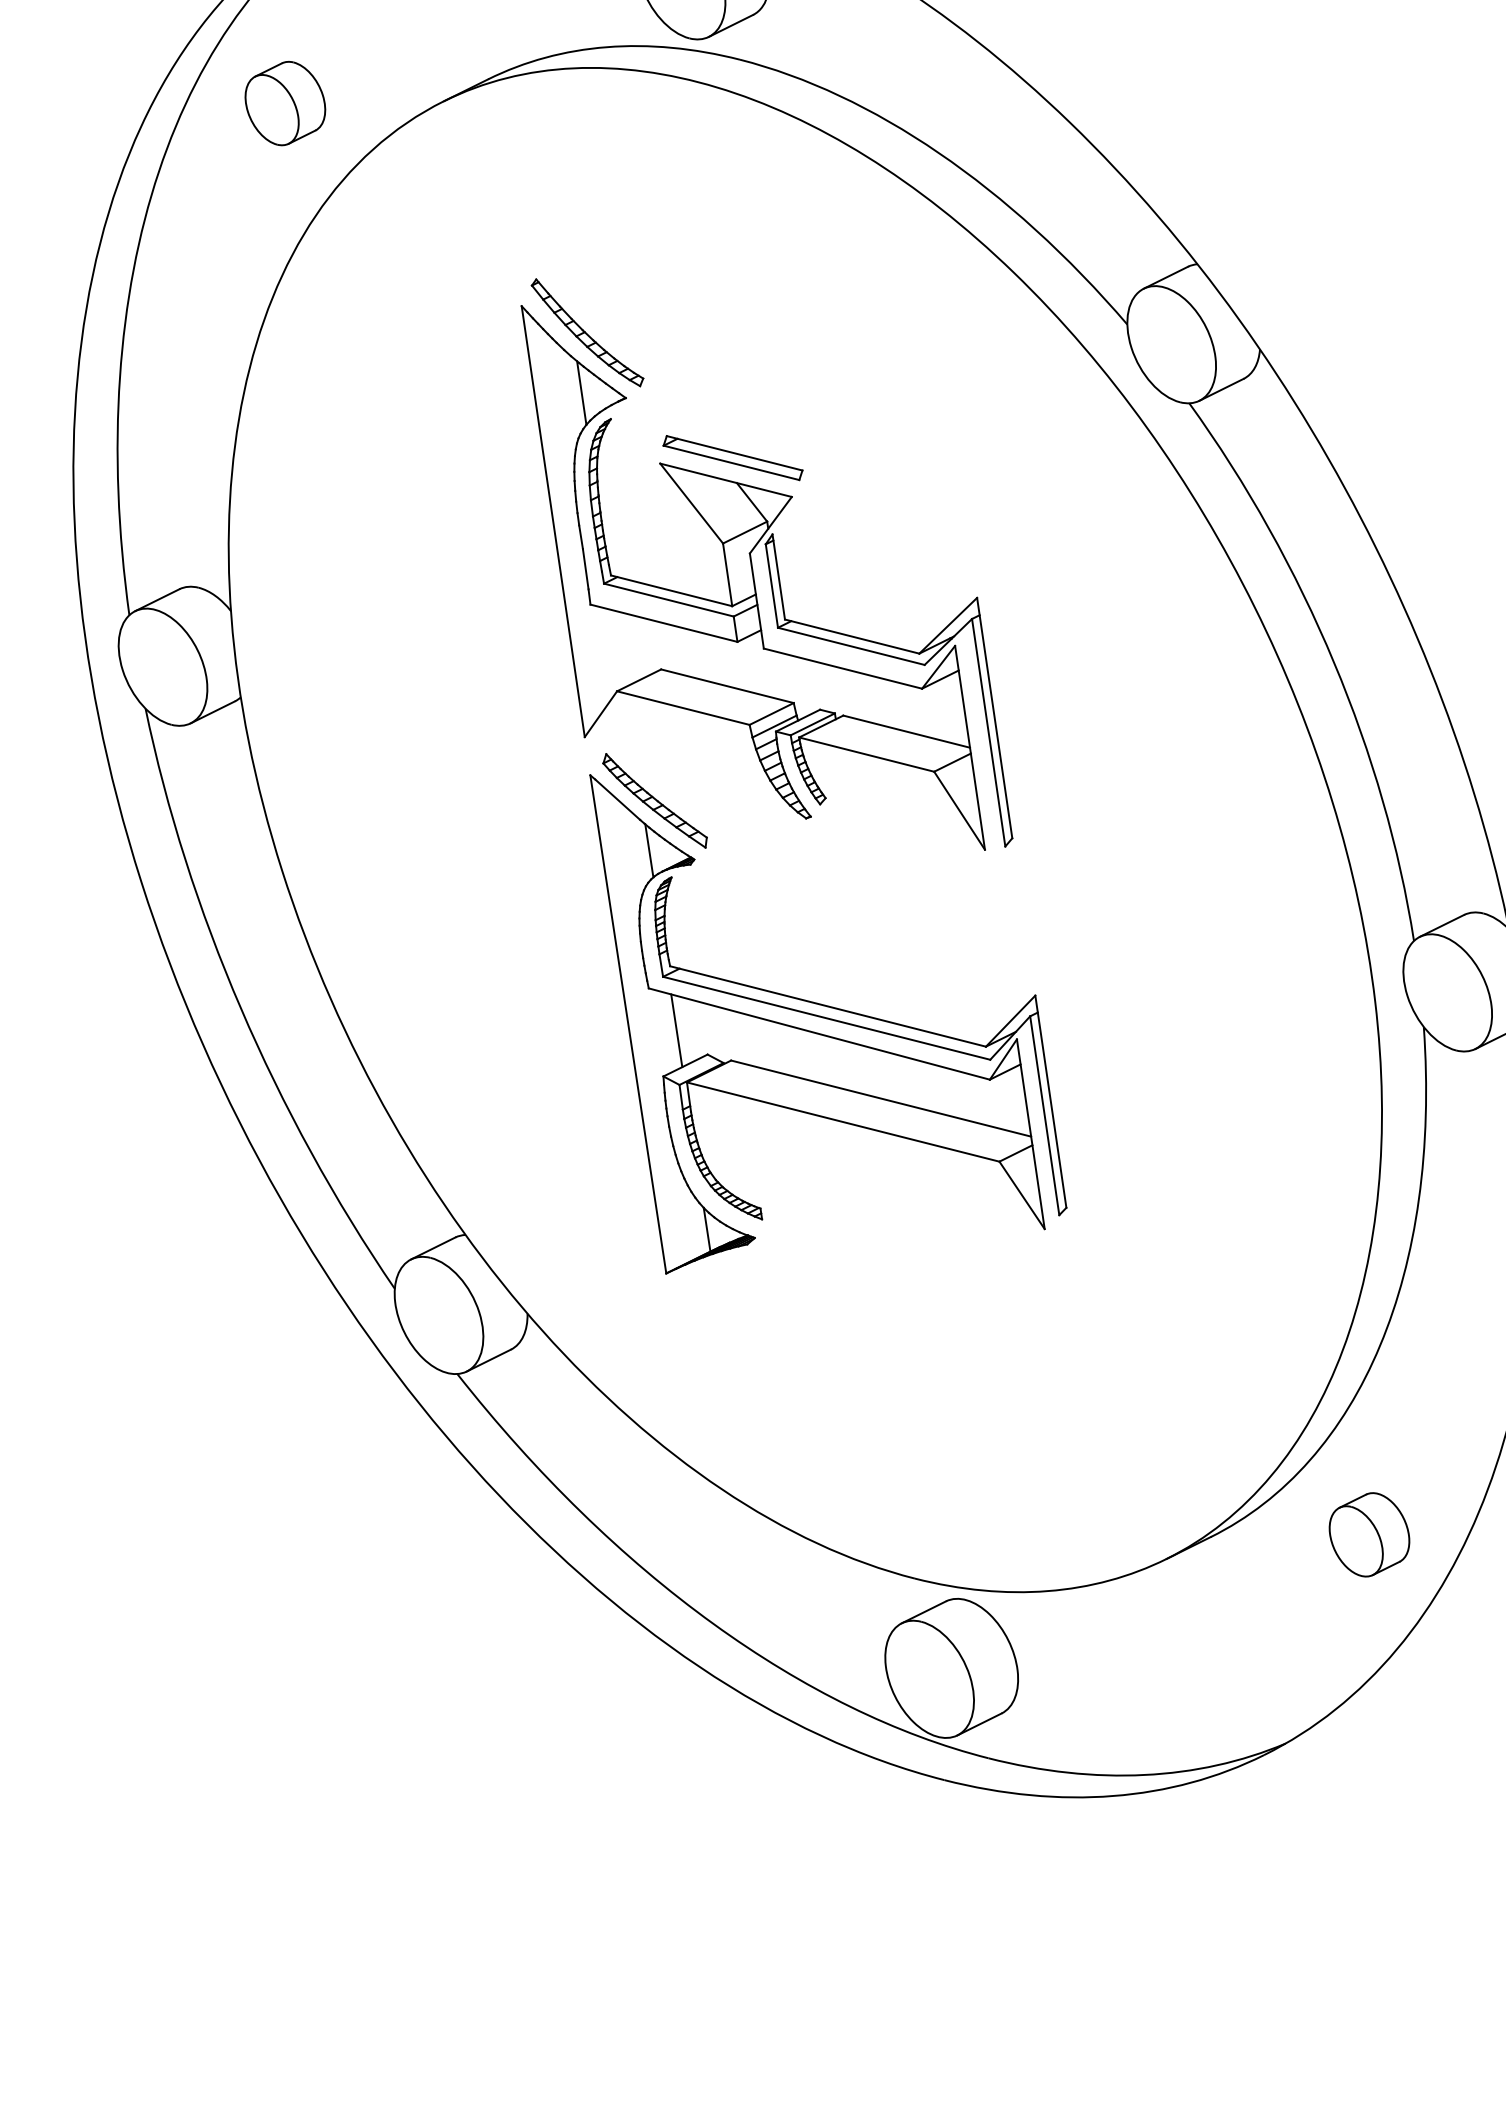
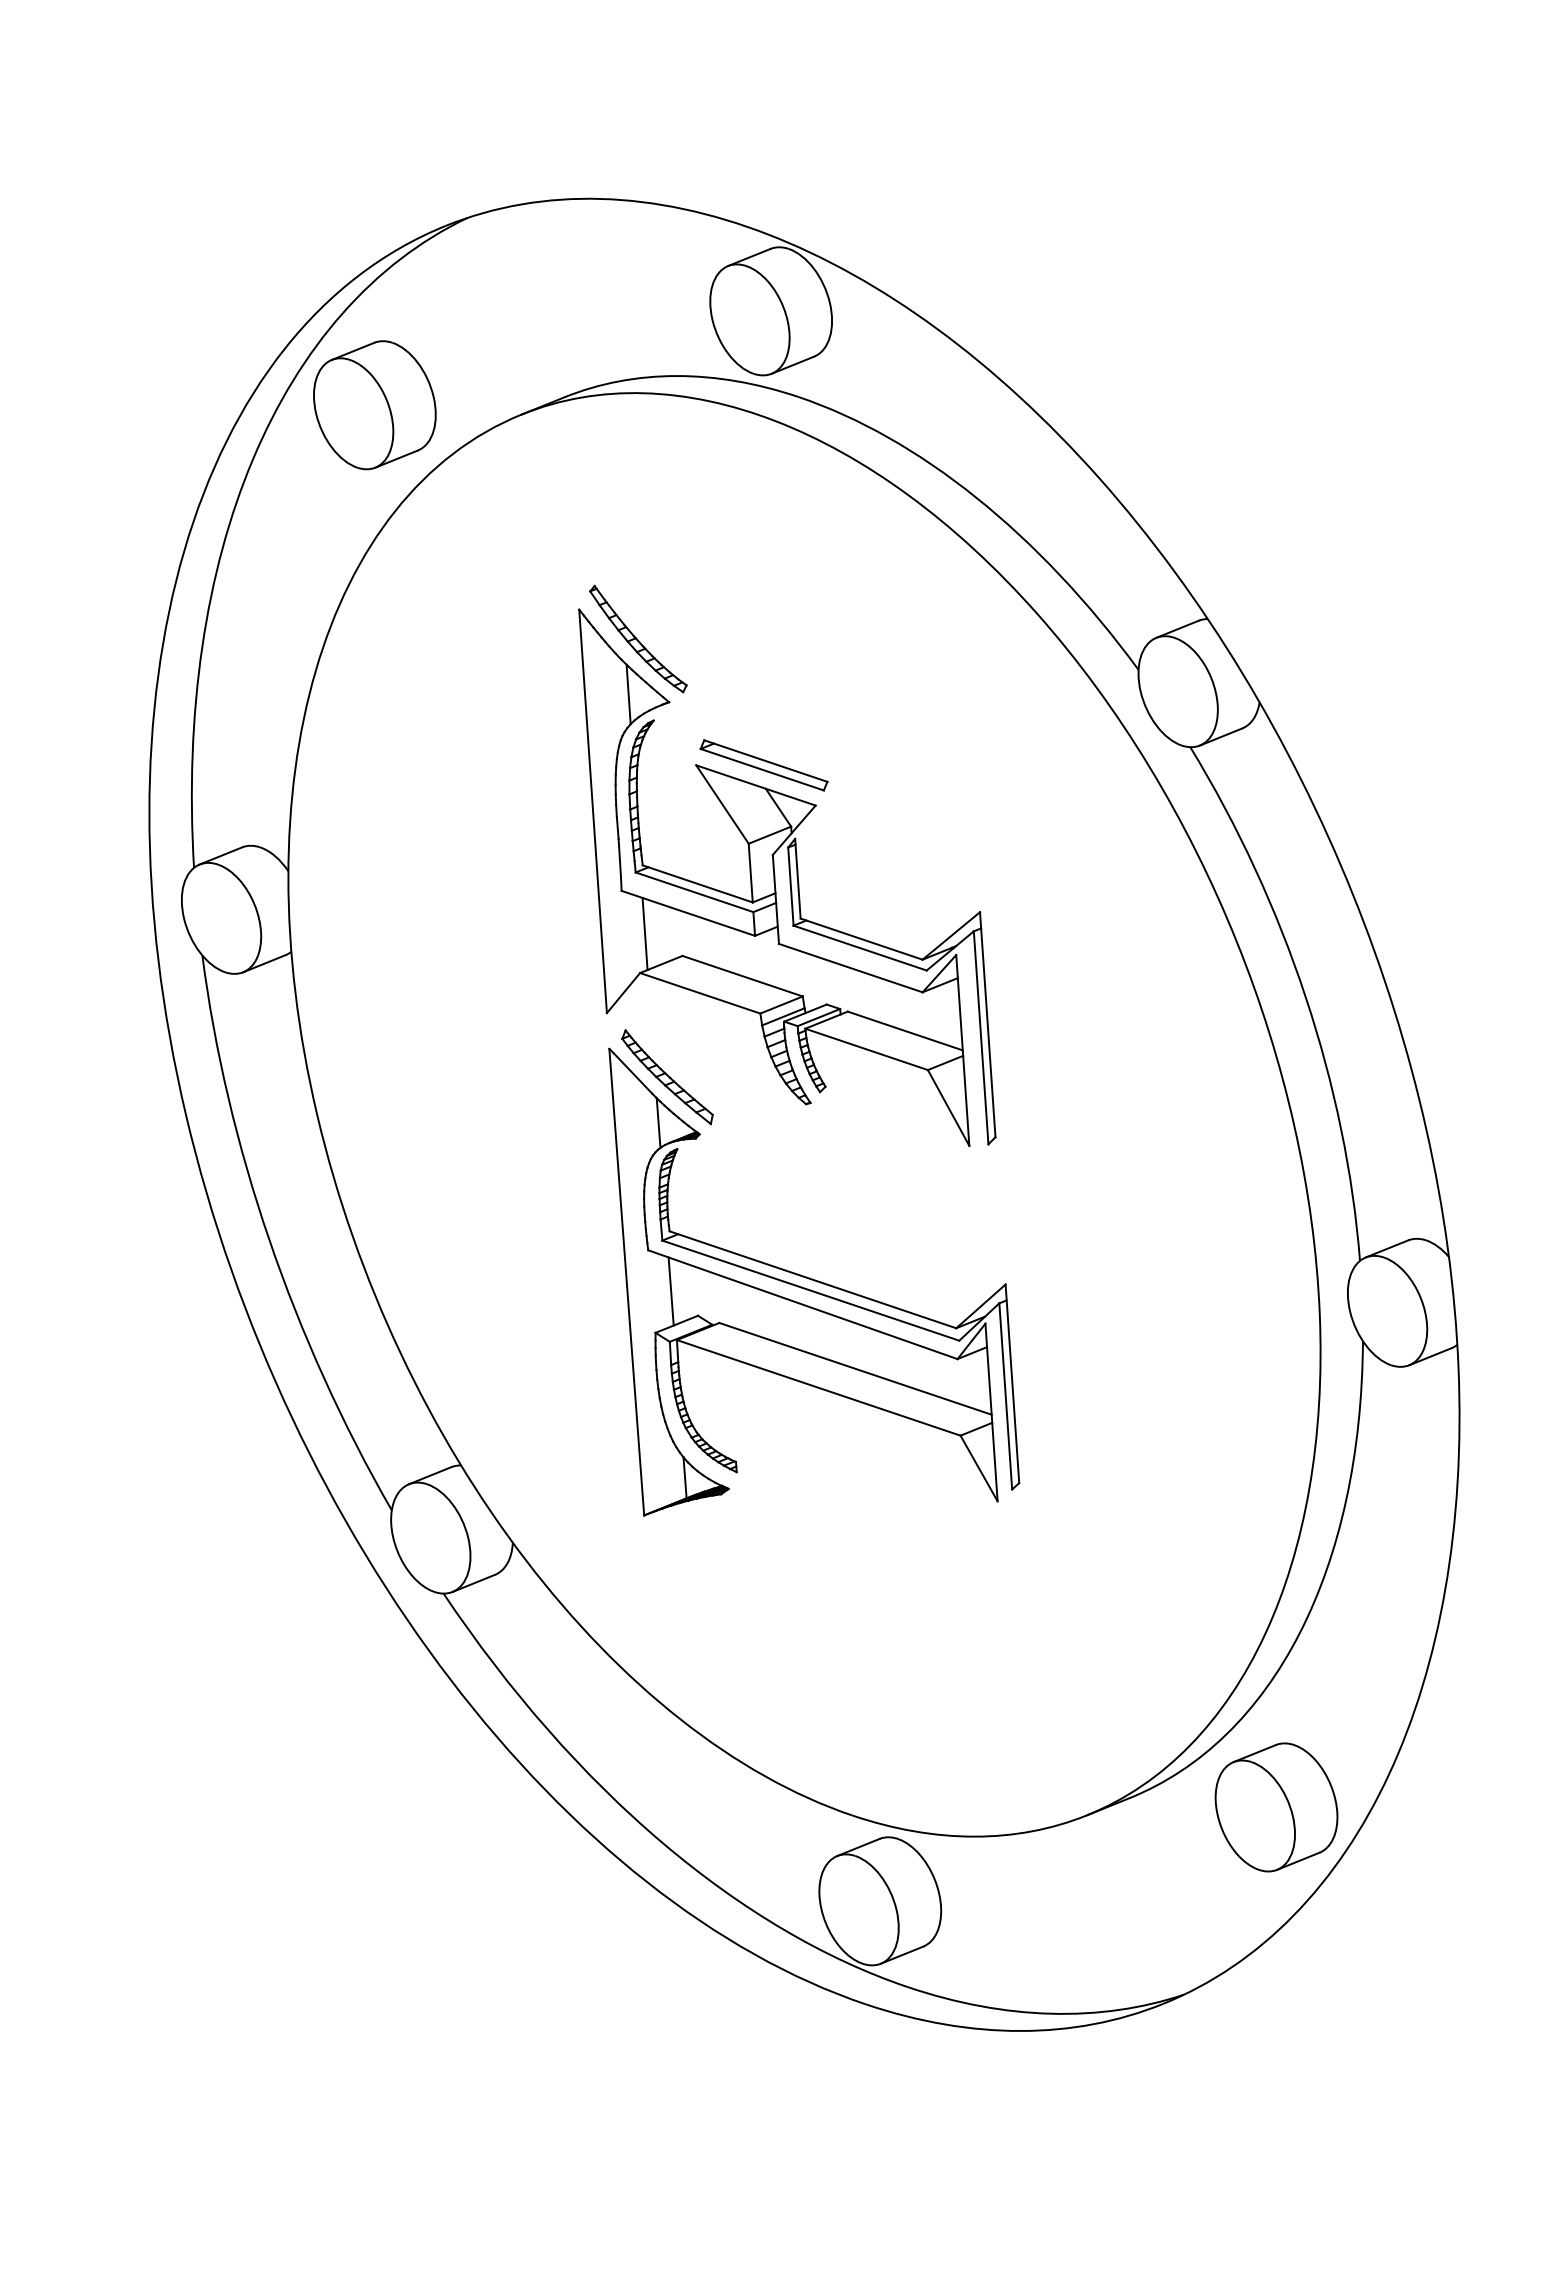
part: (284, 103) -> (374, 405), size x1.67
line: (618, 648) -> (644, 933), added
part: (1369, 1534) -> (1276, 1807), size x1.67

